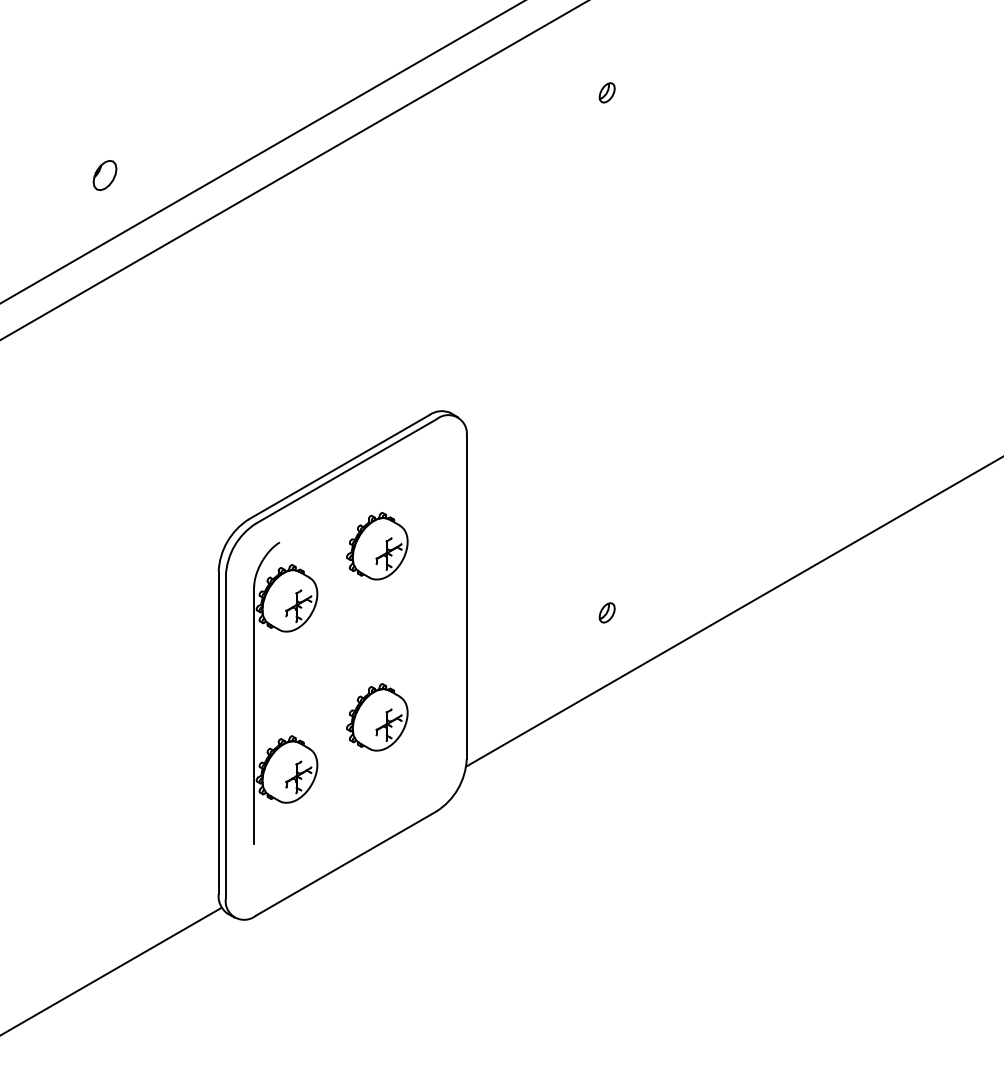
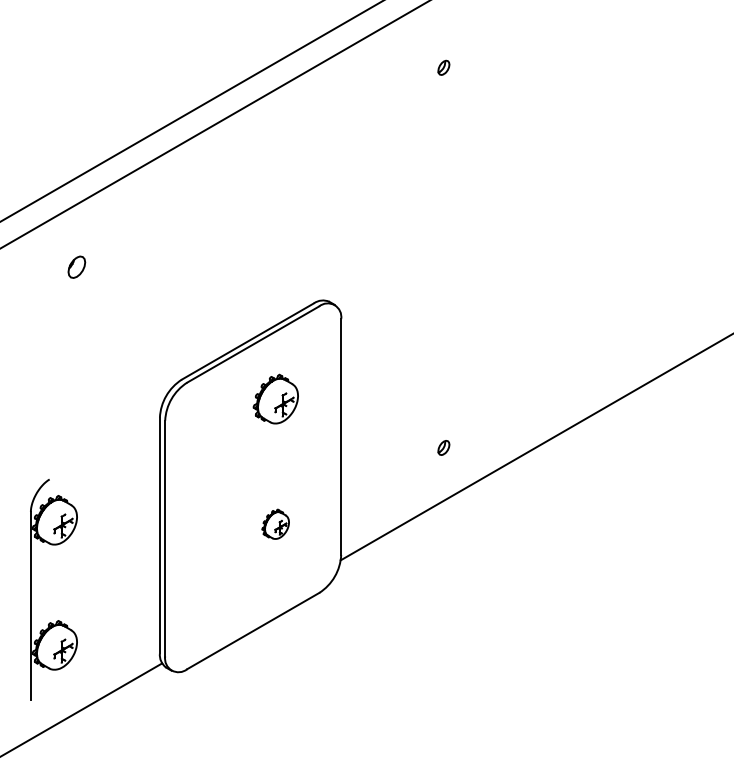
part: (104, 174) -> (76, 266), moved
part: (255, 693) -> (31, 589), moved
part: (376, 717) -> (275, 524), size x0.6

